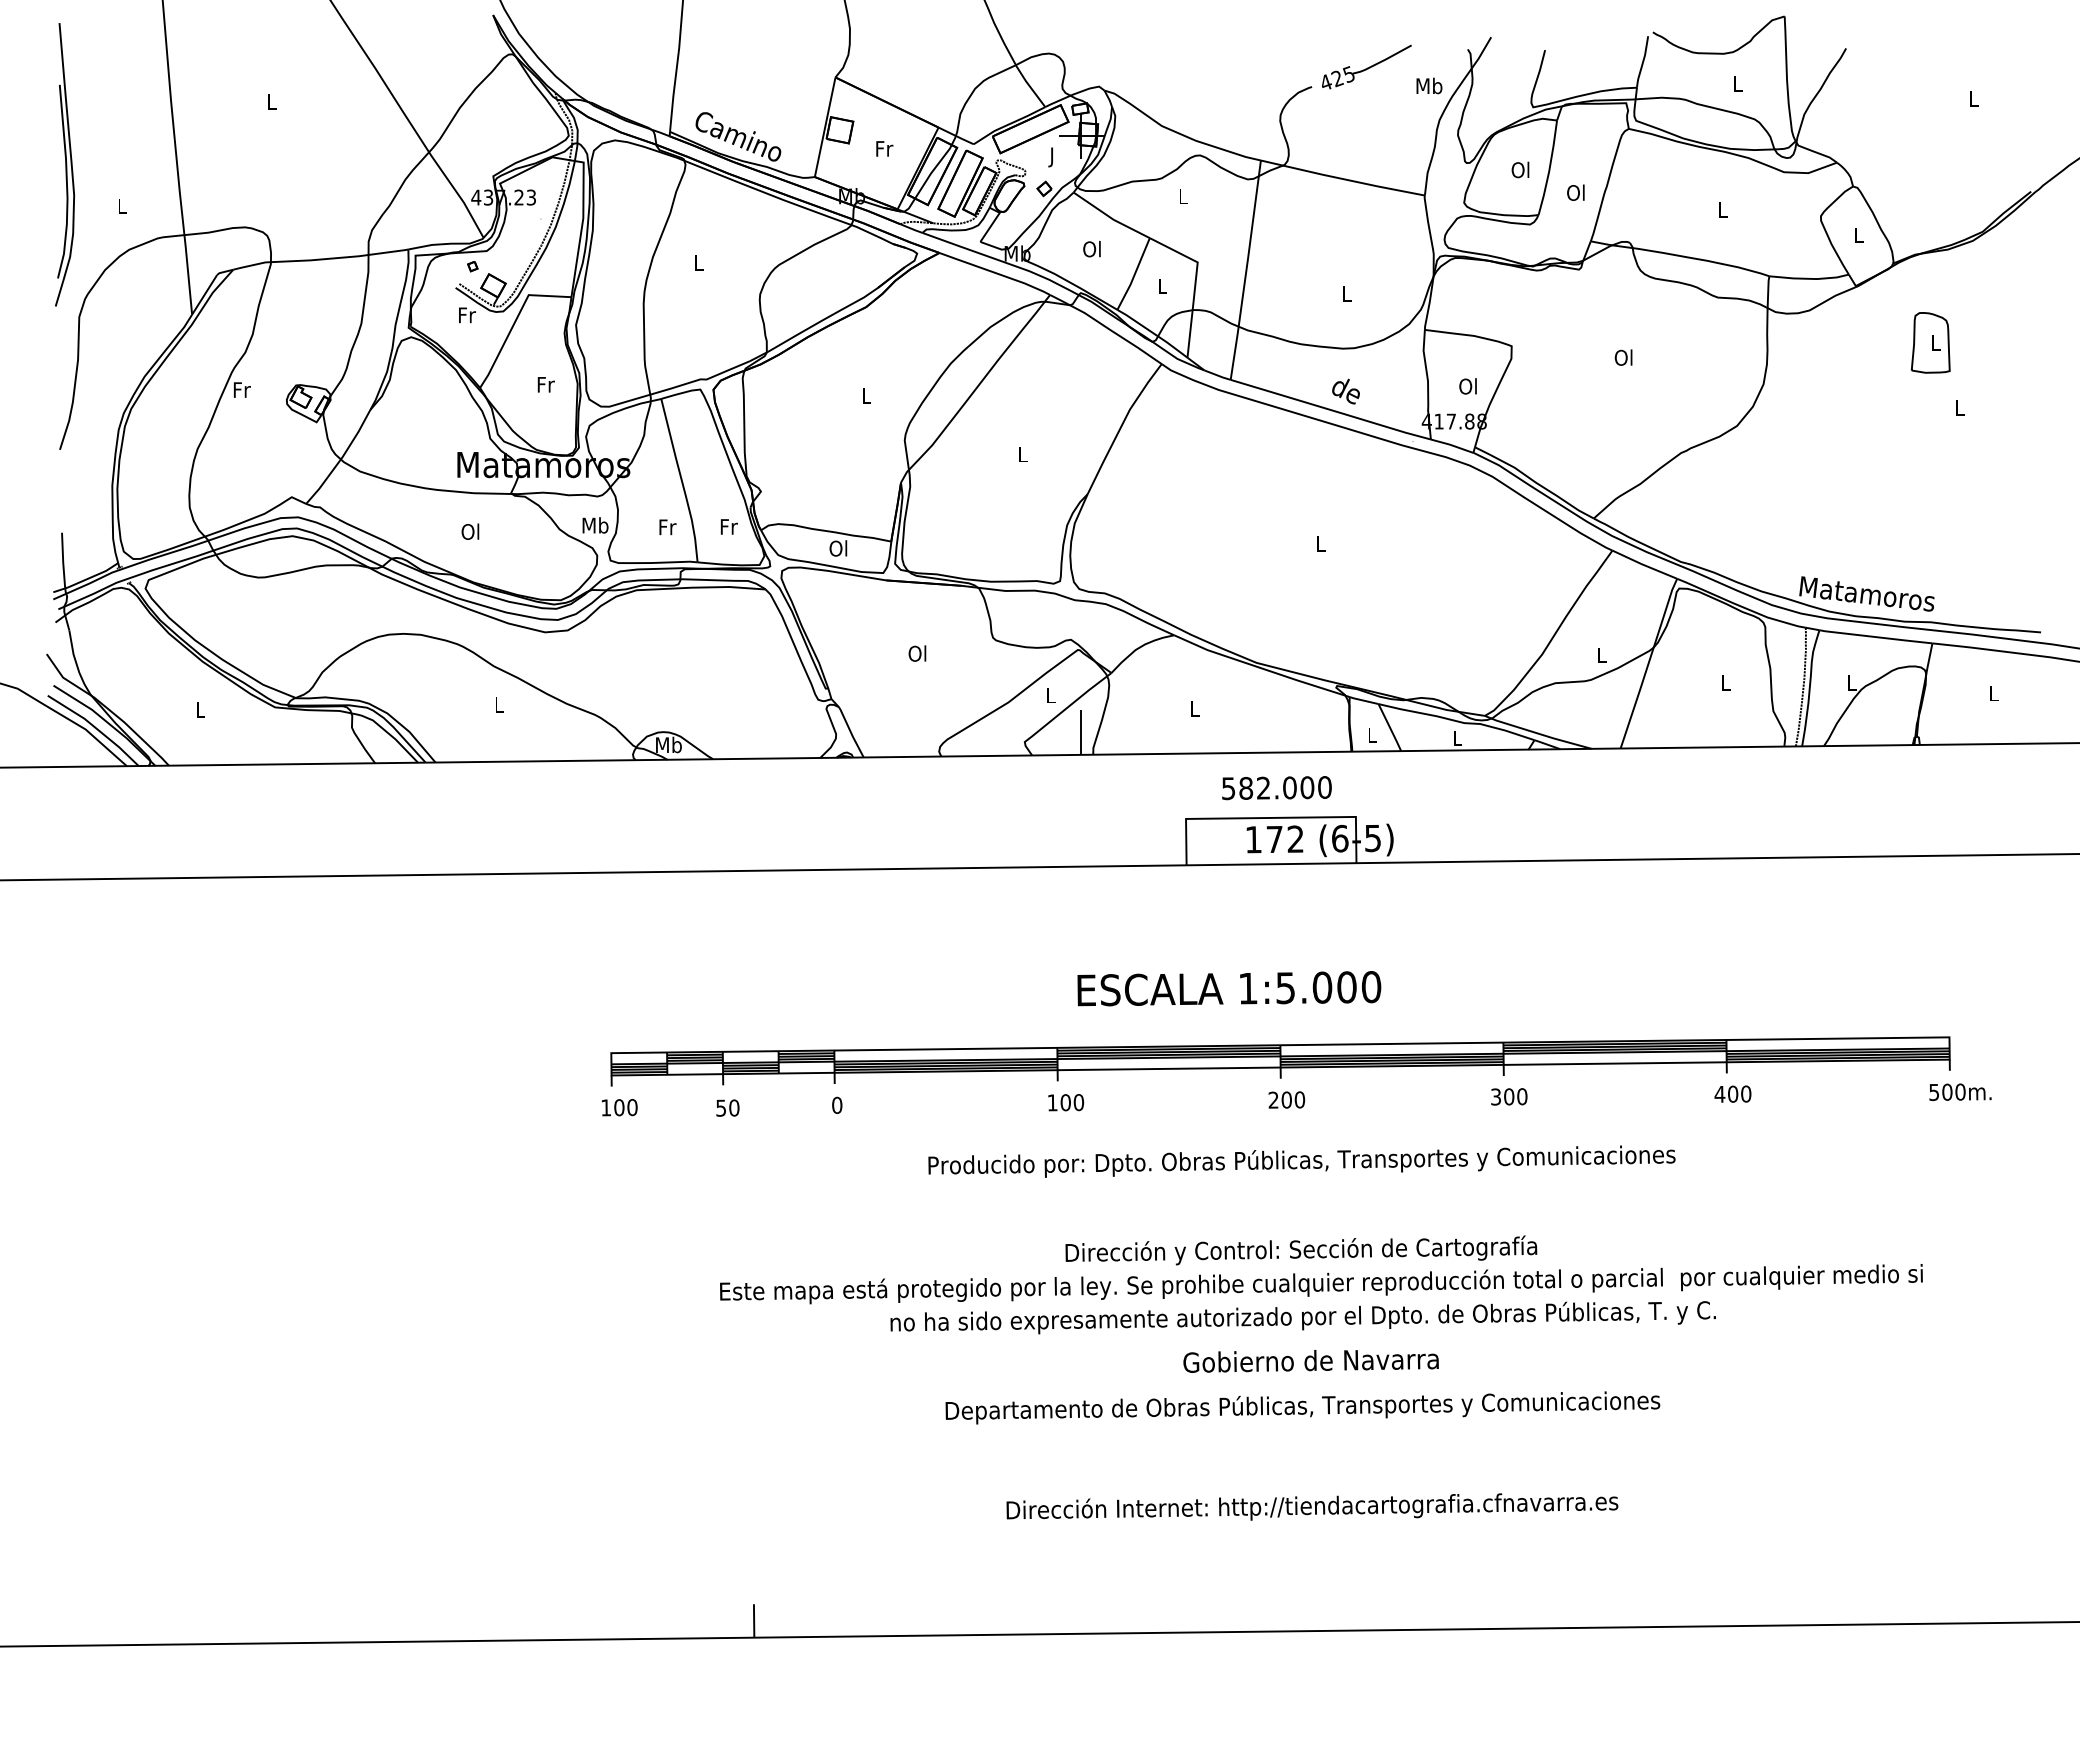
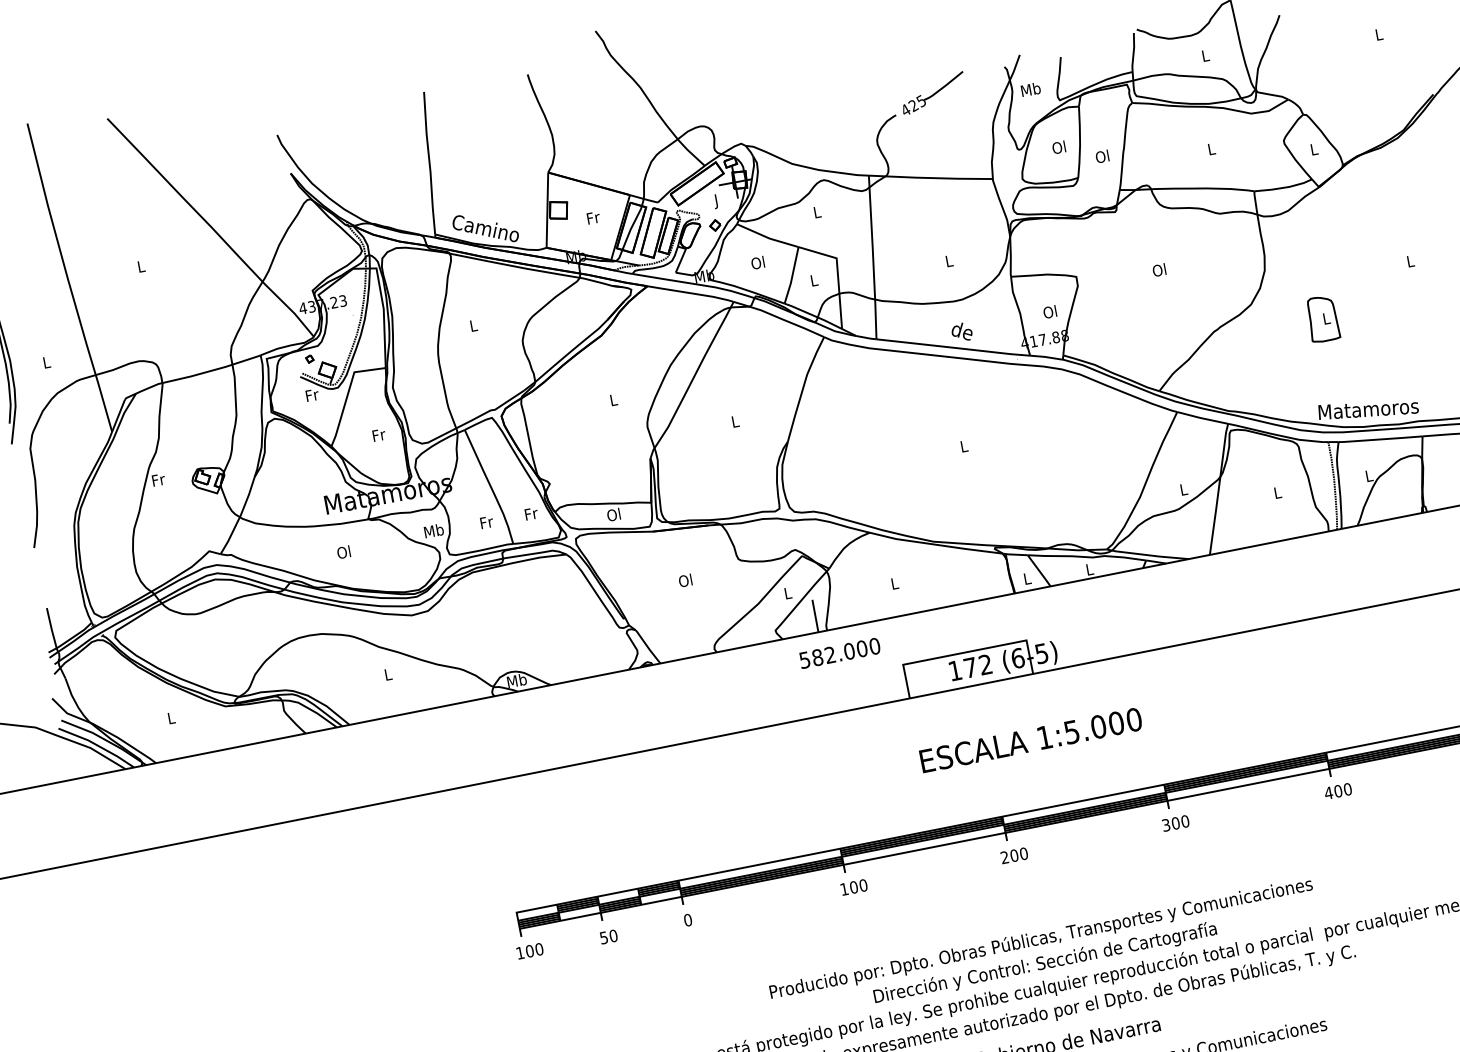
text: (1429, 85) -> (1030, 89), moved
part: (1930, 342) -> (1322, 318), moved
text: (1276, 788) -> (839, 653), moved
text: (1229, 988) -> (1031, 740), moved
text: (1301, 1161) -> (1040, 939), moved

